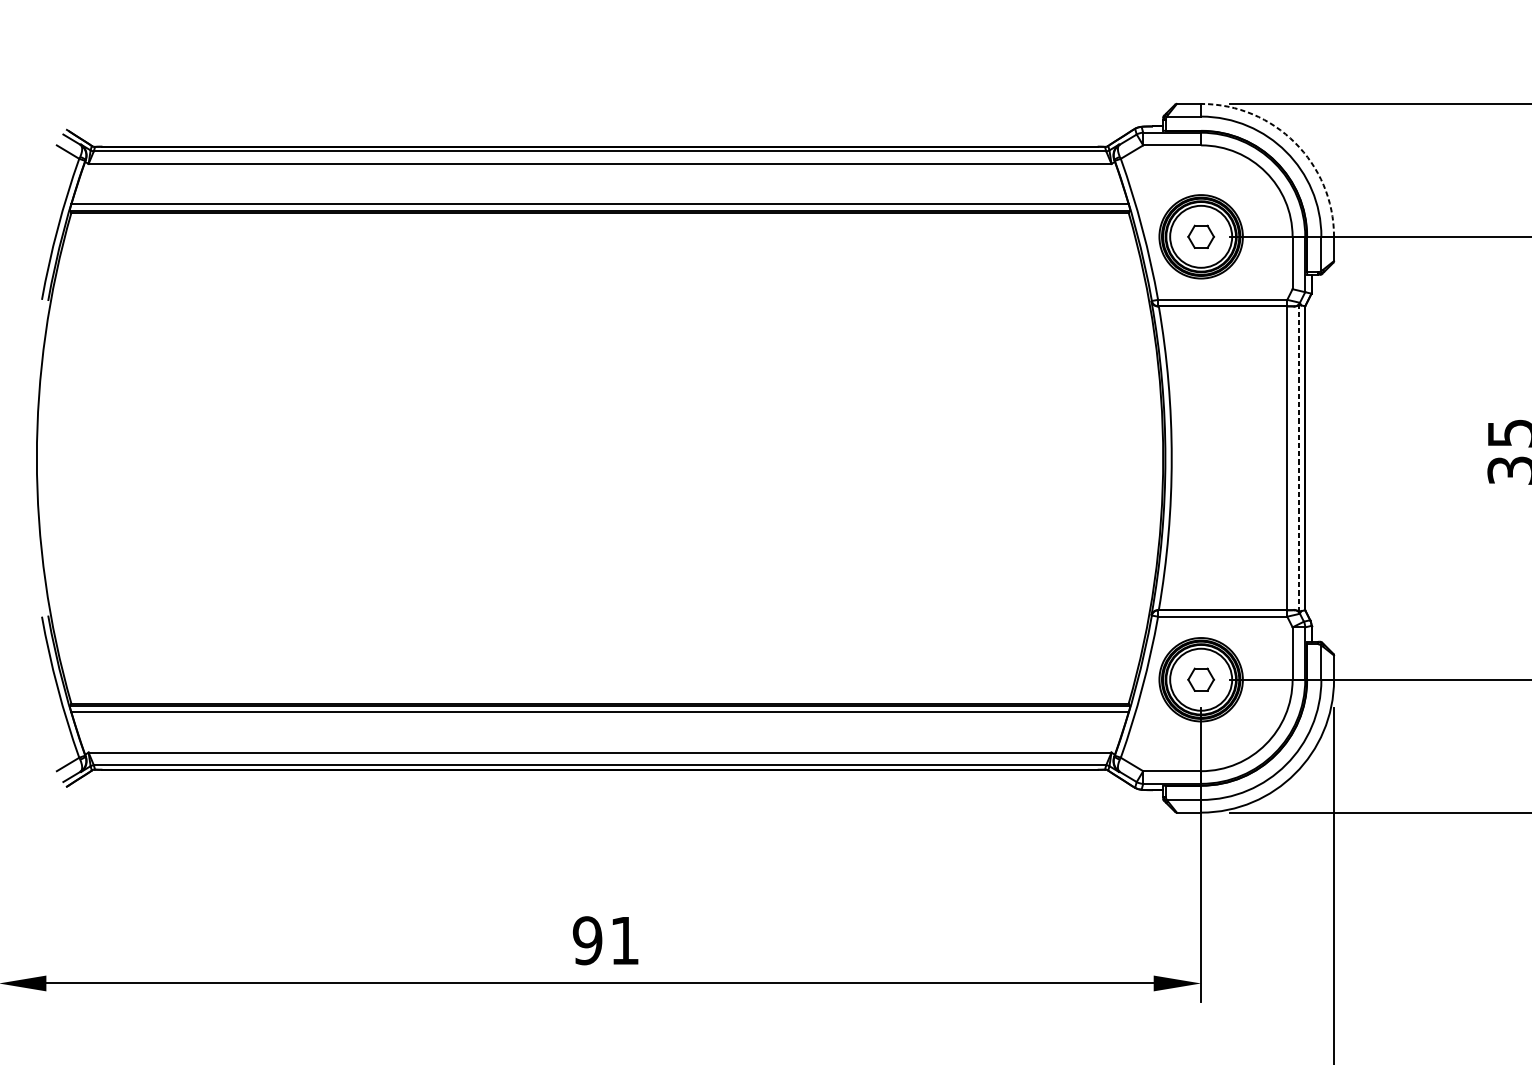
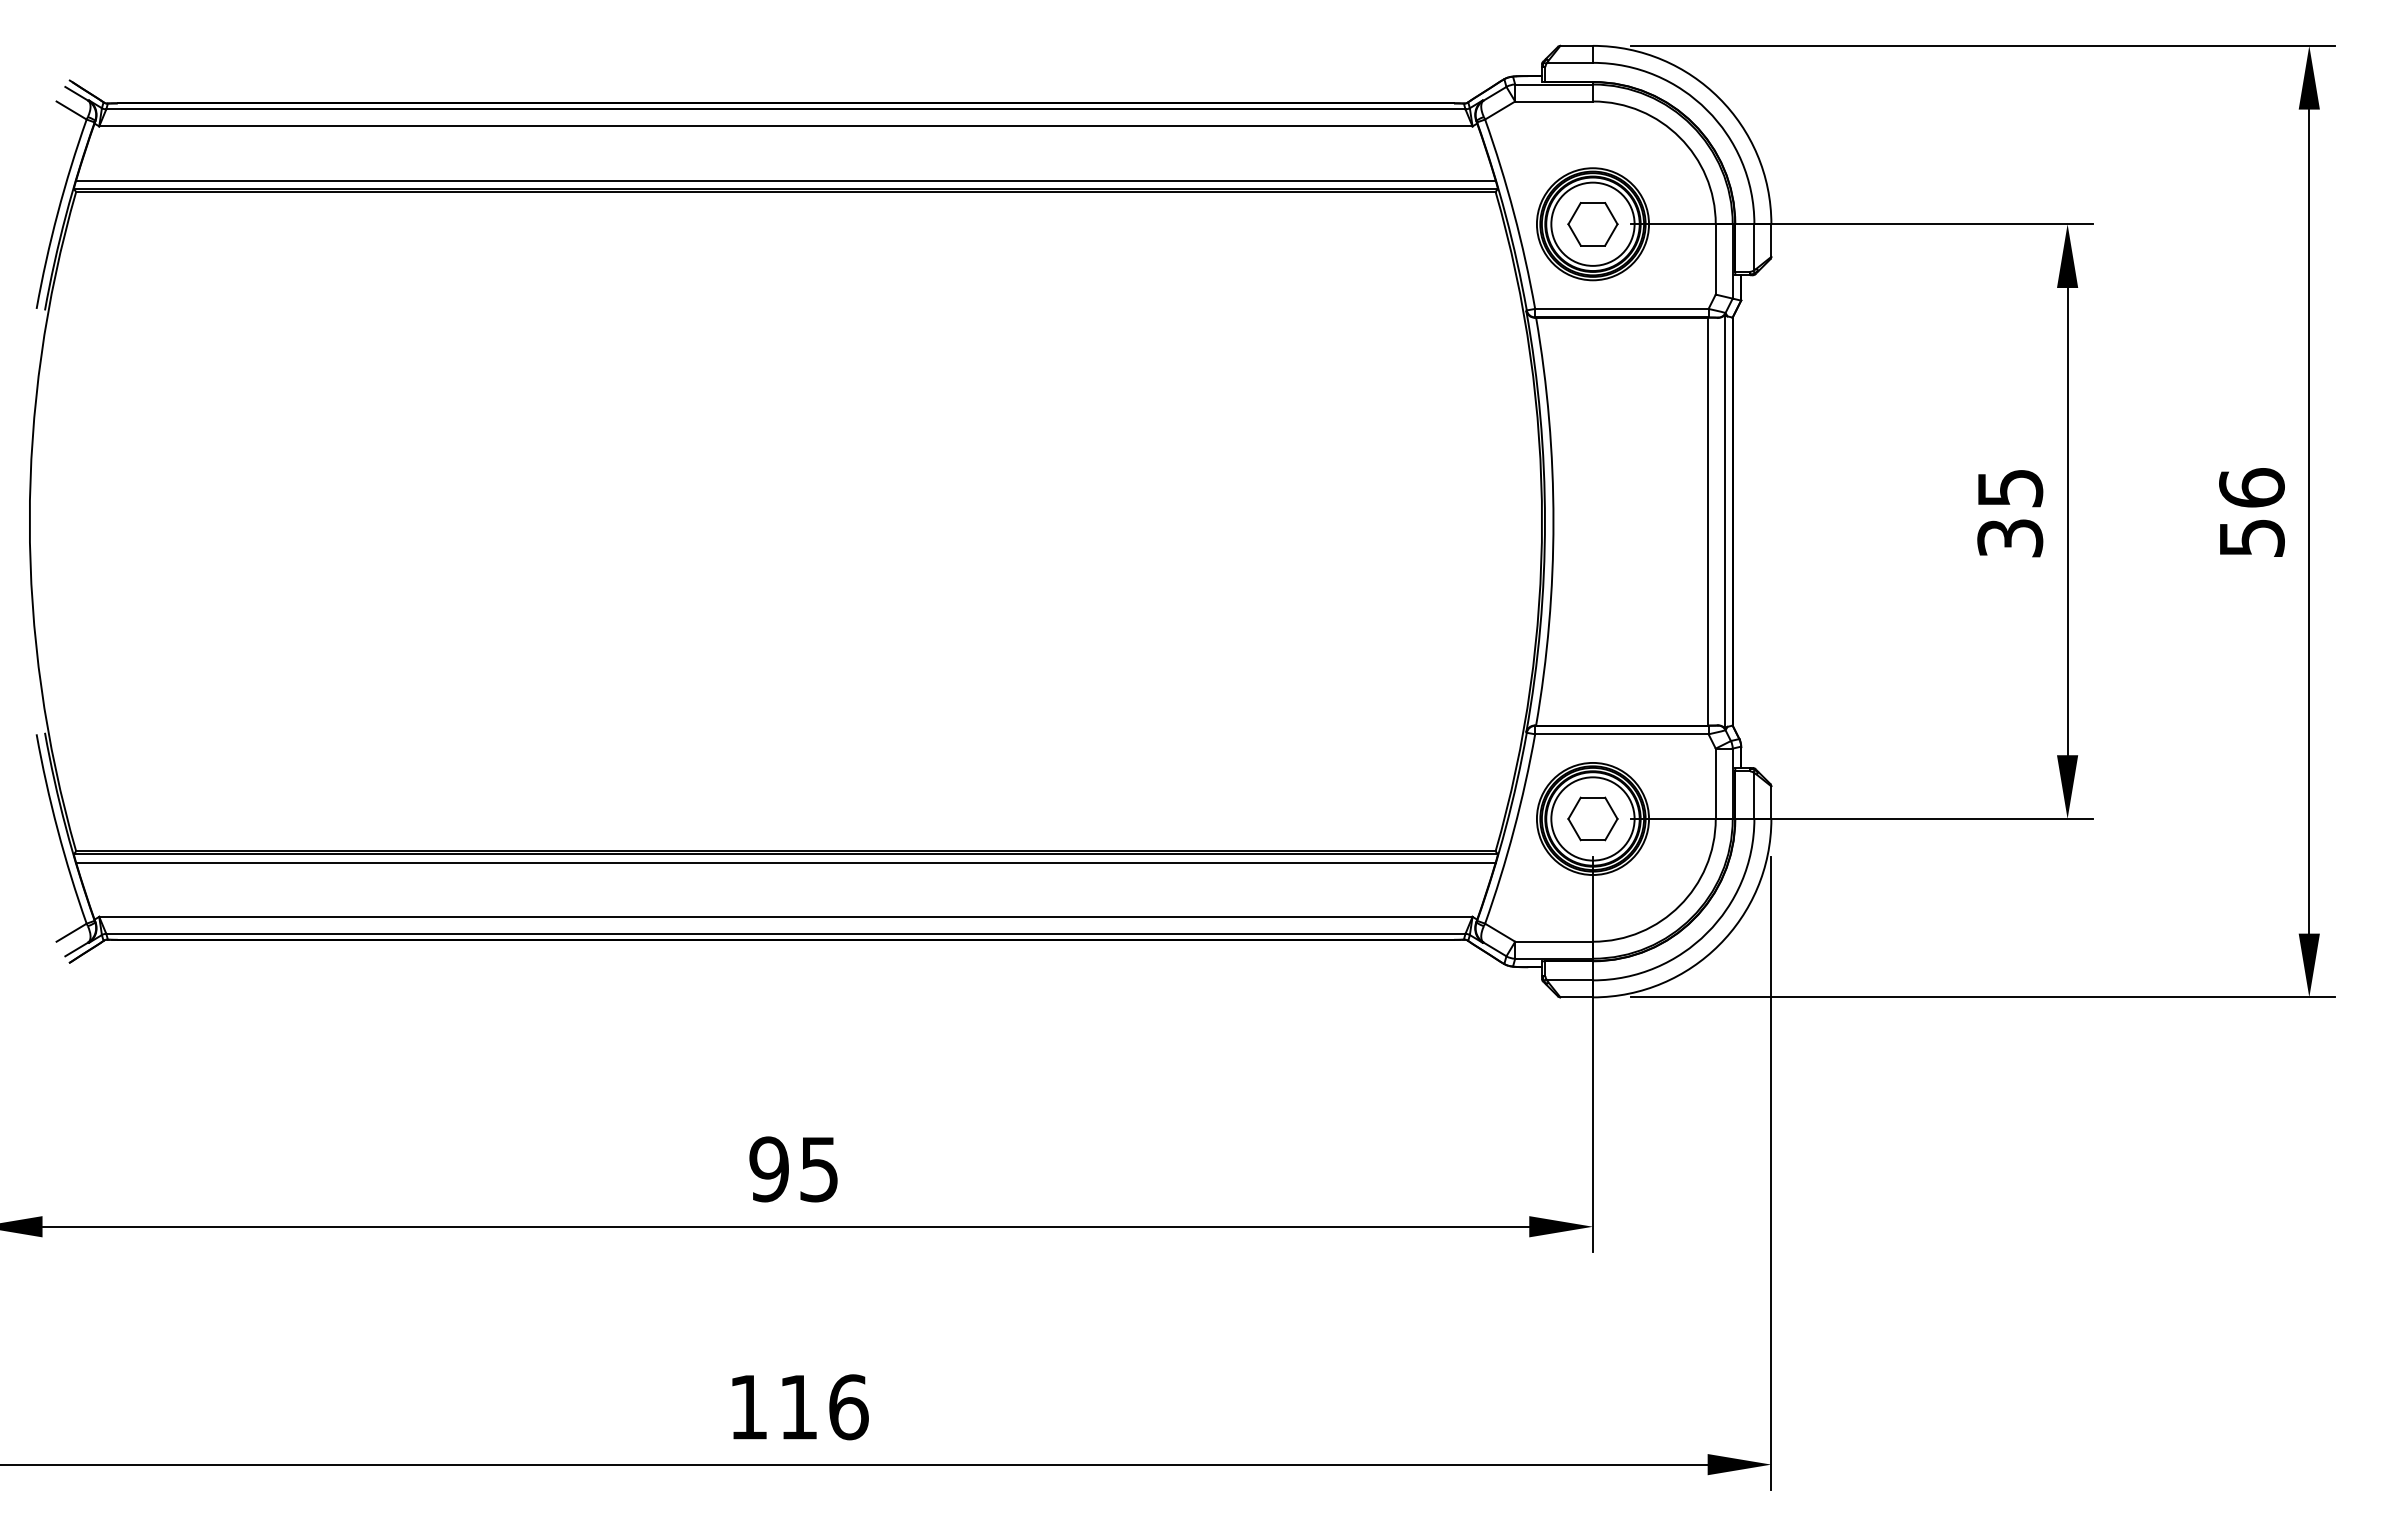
arc: (1295, 143) -> (1719, 98), dashed -> solid
part: (1200, 236) -> (1592, 224), size x1.43
line: (1299, 458) -> (1724, 521), dashed -> solid
part: (1200, 679) -> (1592, 818), size x1.43
text: (624, 940) -> (818, 1169), 91 -> 95

